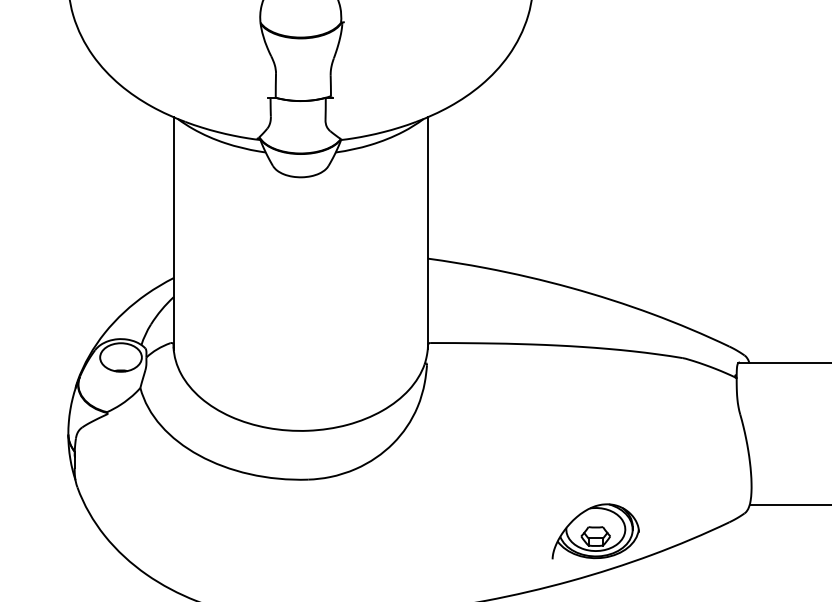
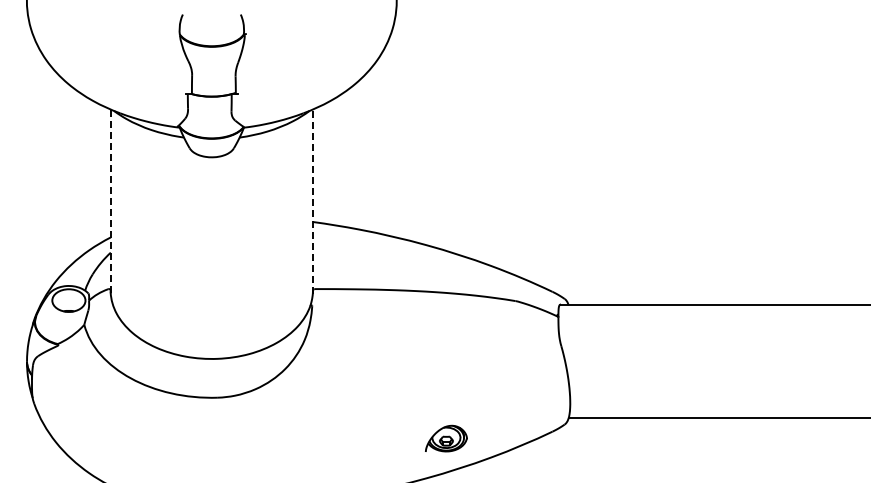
line: (427, 232) -> (312, 201), solid -> dashed
line: (173, 234) -> (110, 202), solid -> dashed
part: (595, 530) -> (446, 438), size x0.6

